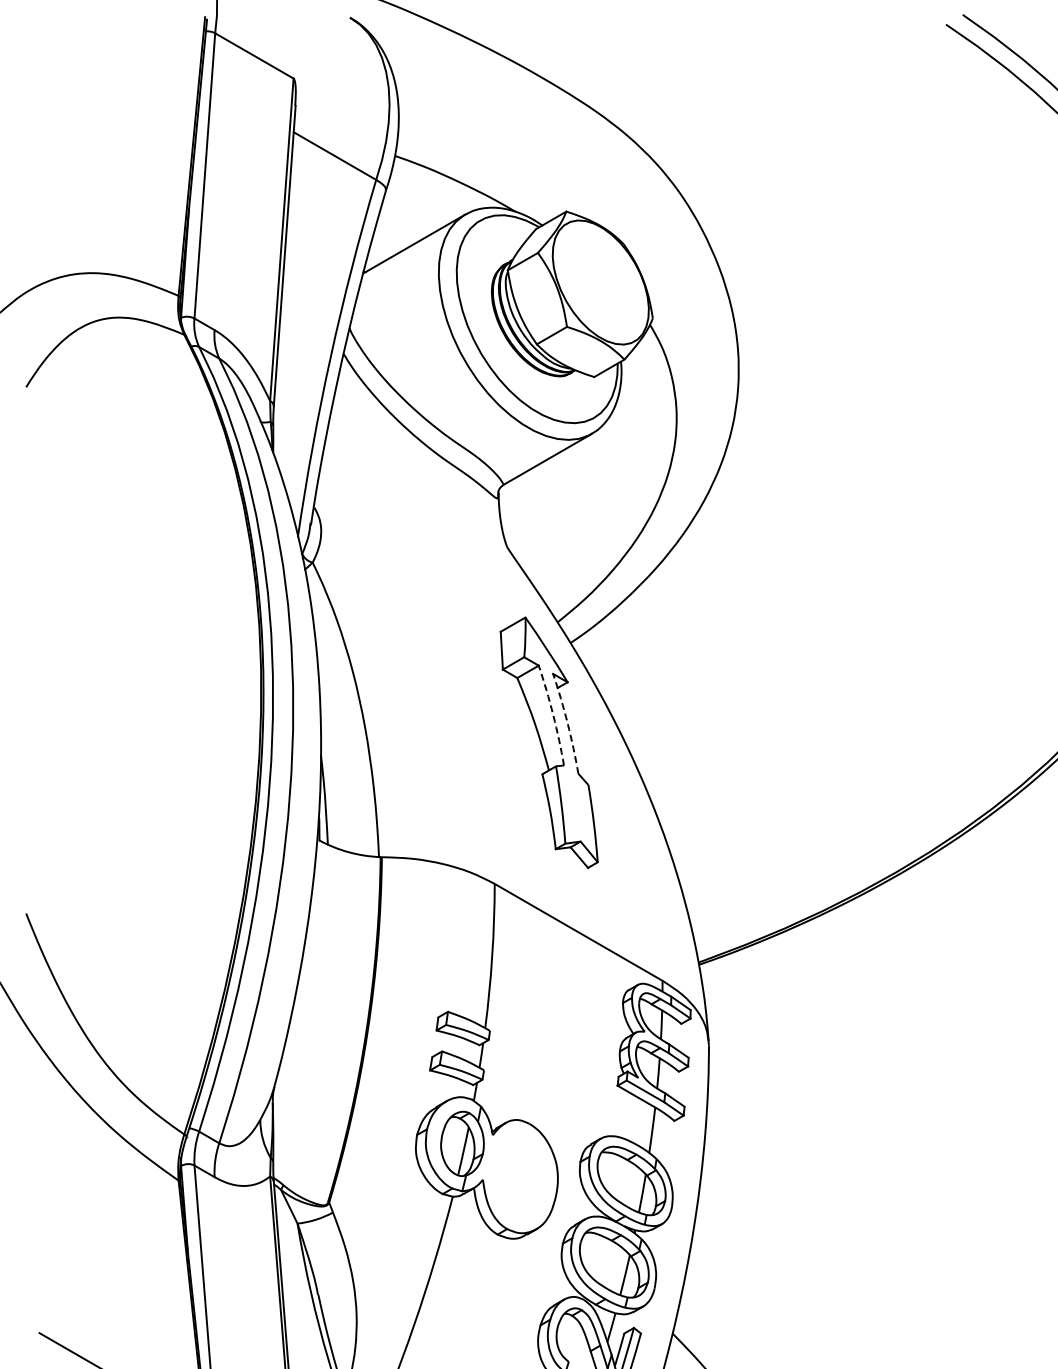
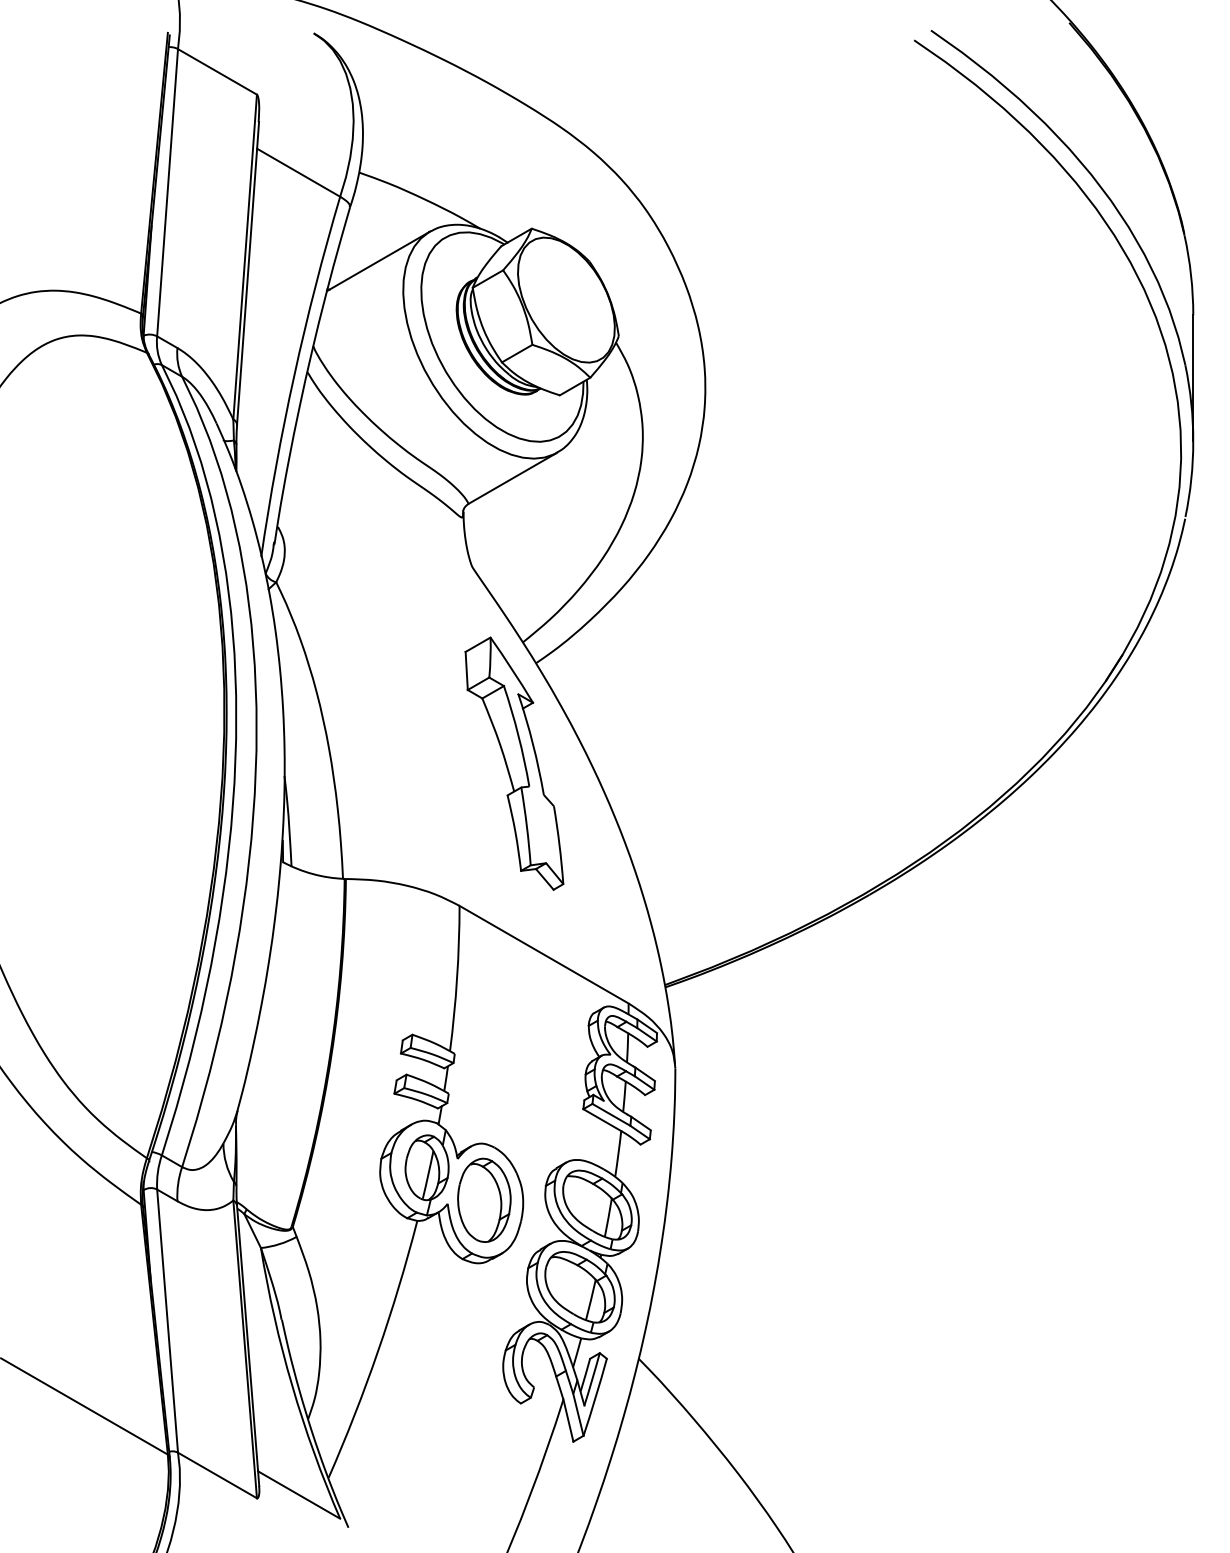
arc: (553, 714) -> (518, 735), dashed -> solid
arc: (568, 723) -> (533, 744), dashed -> solid
part: (519, 1175) -> (484, 1199), added

